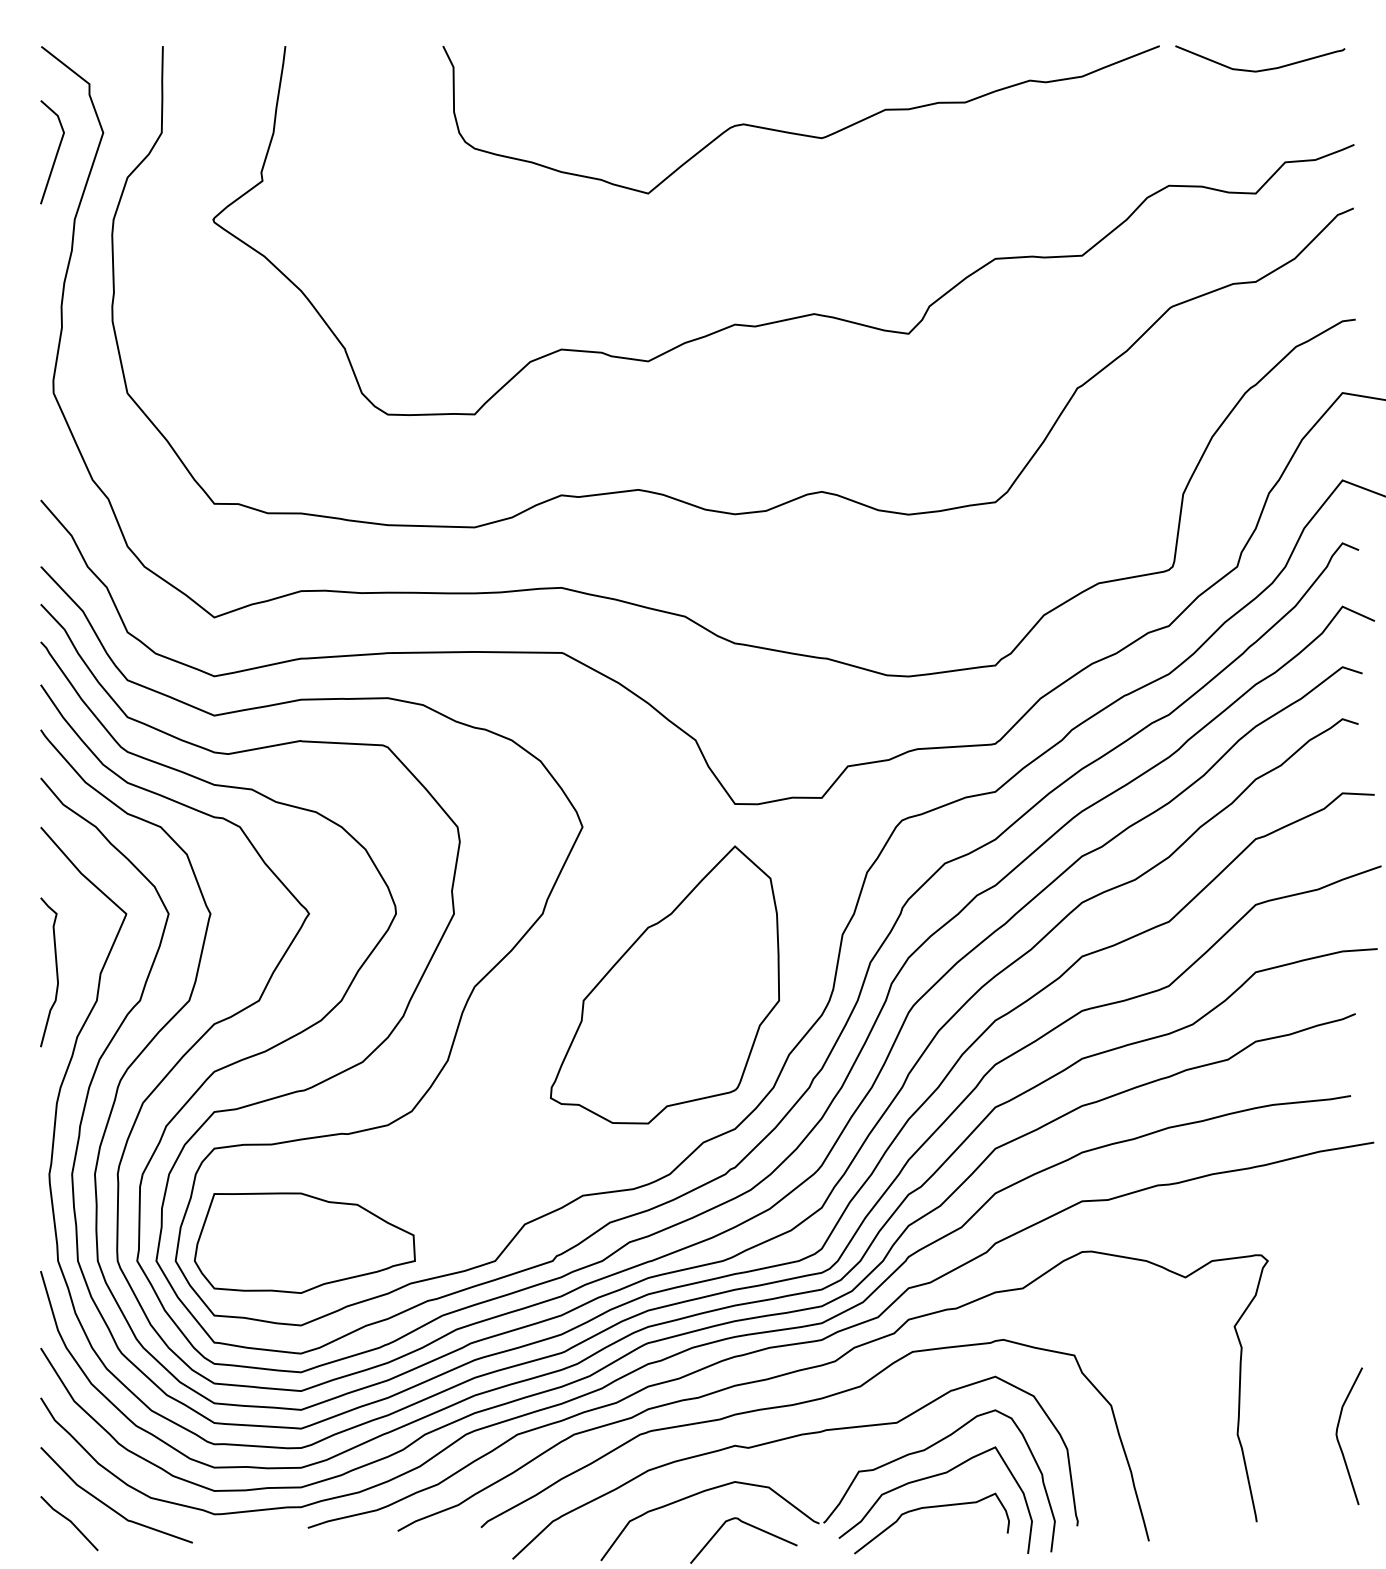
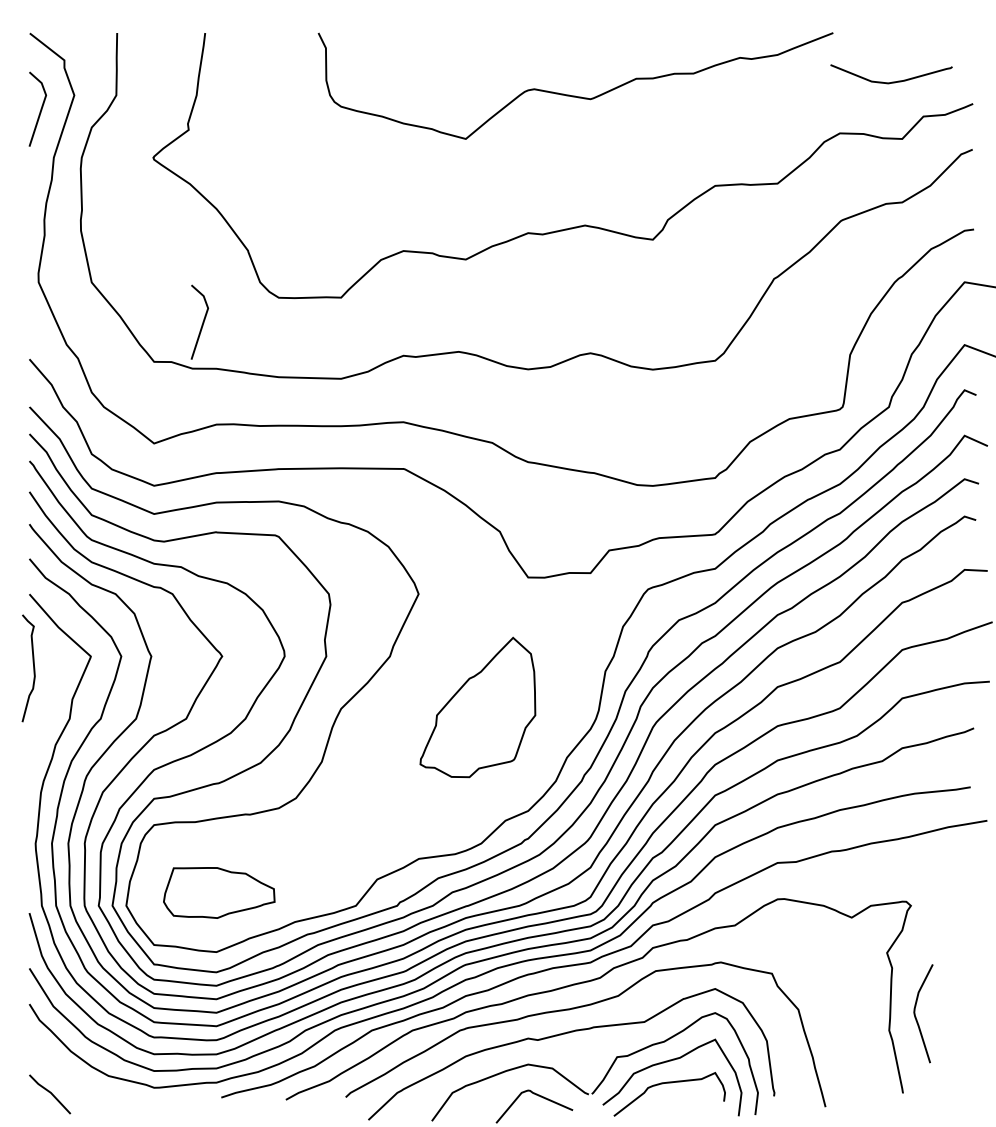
curve: (1261, 69) -> (892, 81), moved
line: (281, 447) -> (202, 321), added
curve: (56, 972) -> (33, 668), moved
part: (664, 984) -> (477, 707), size x0.7
part: (305, 1242) -> (219, 892), size x0.7
curve: (1339, 1440) -> (916, 1016), moved
curve: (107, 1504) -> (77, 1080), removed

